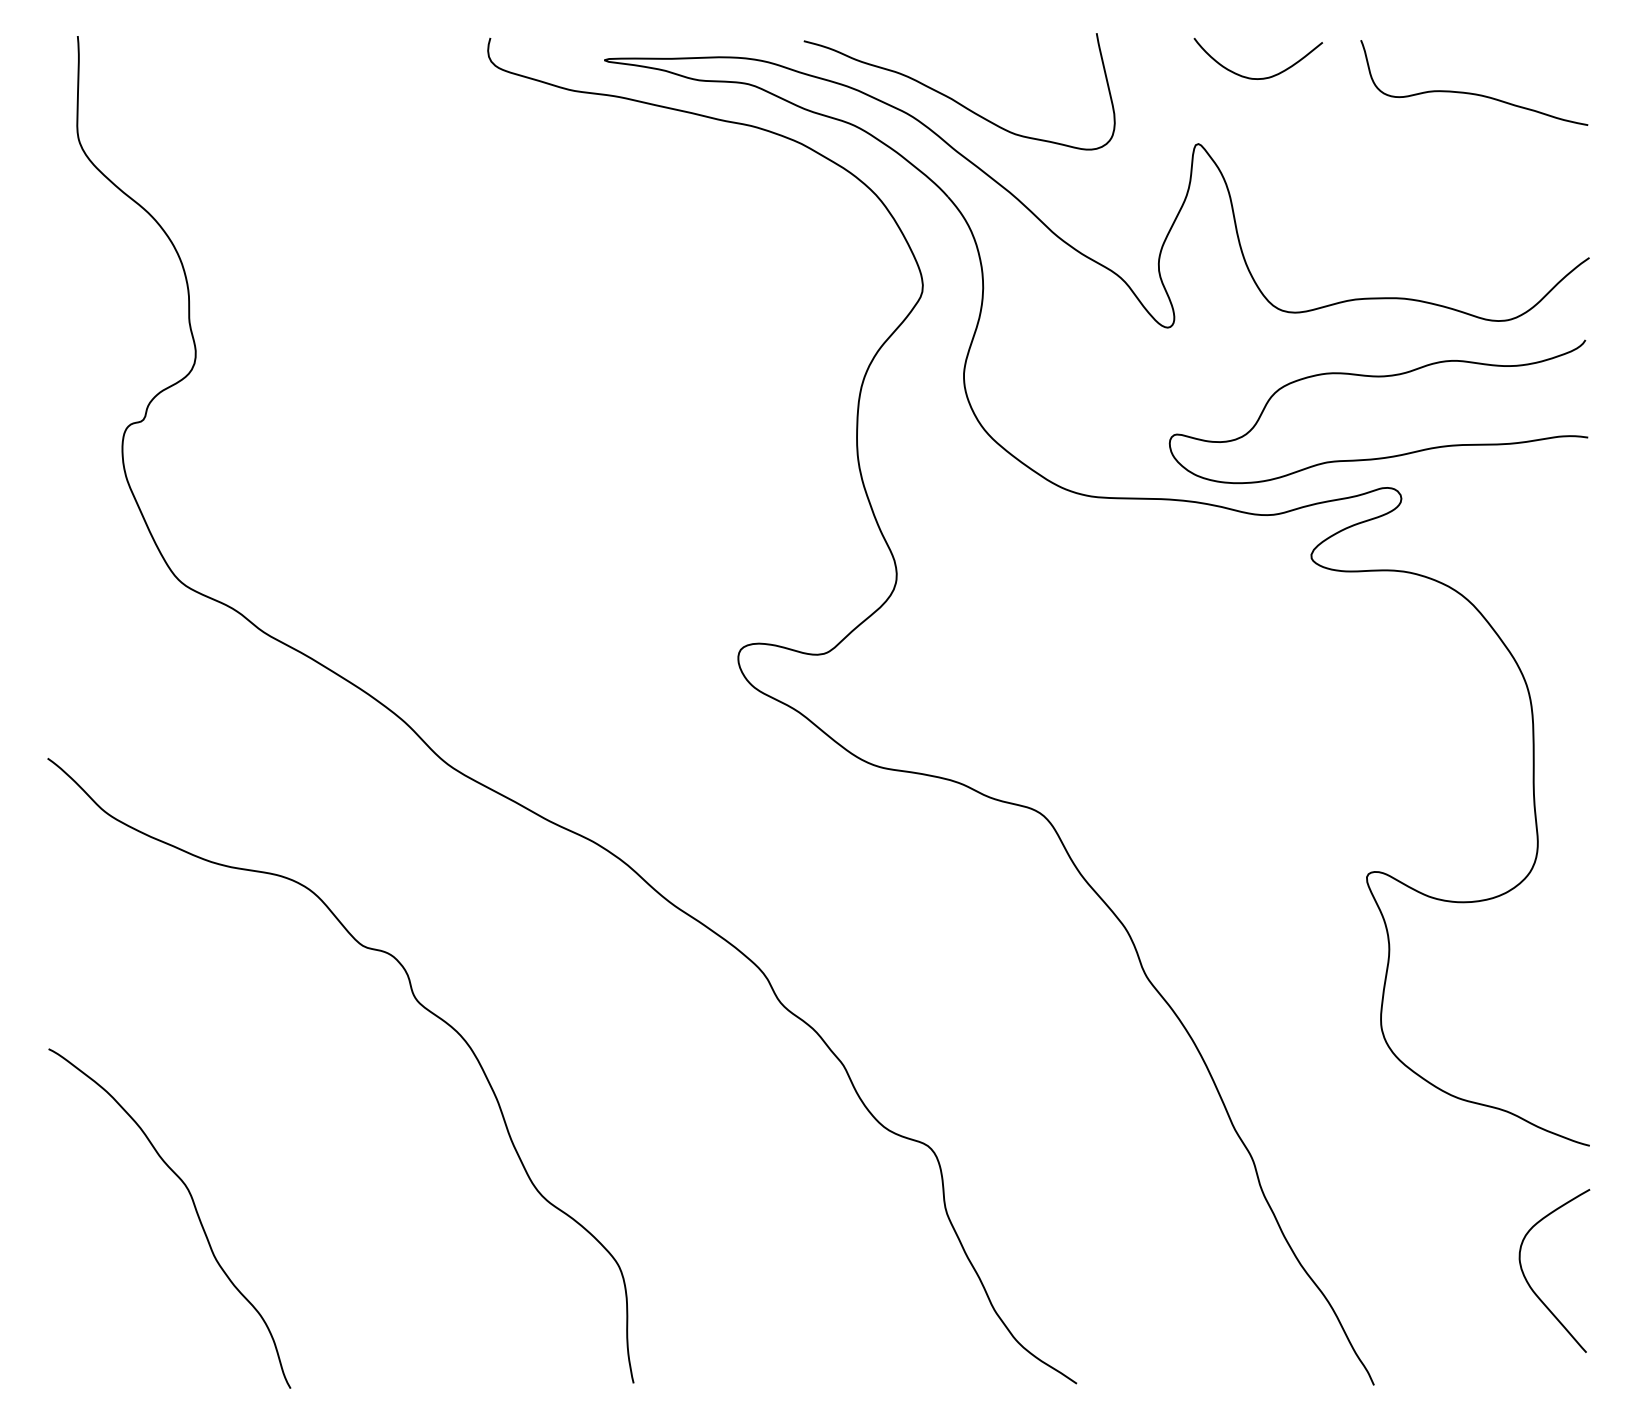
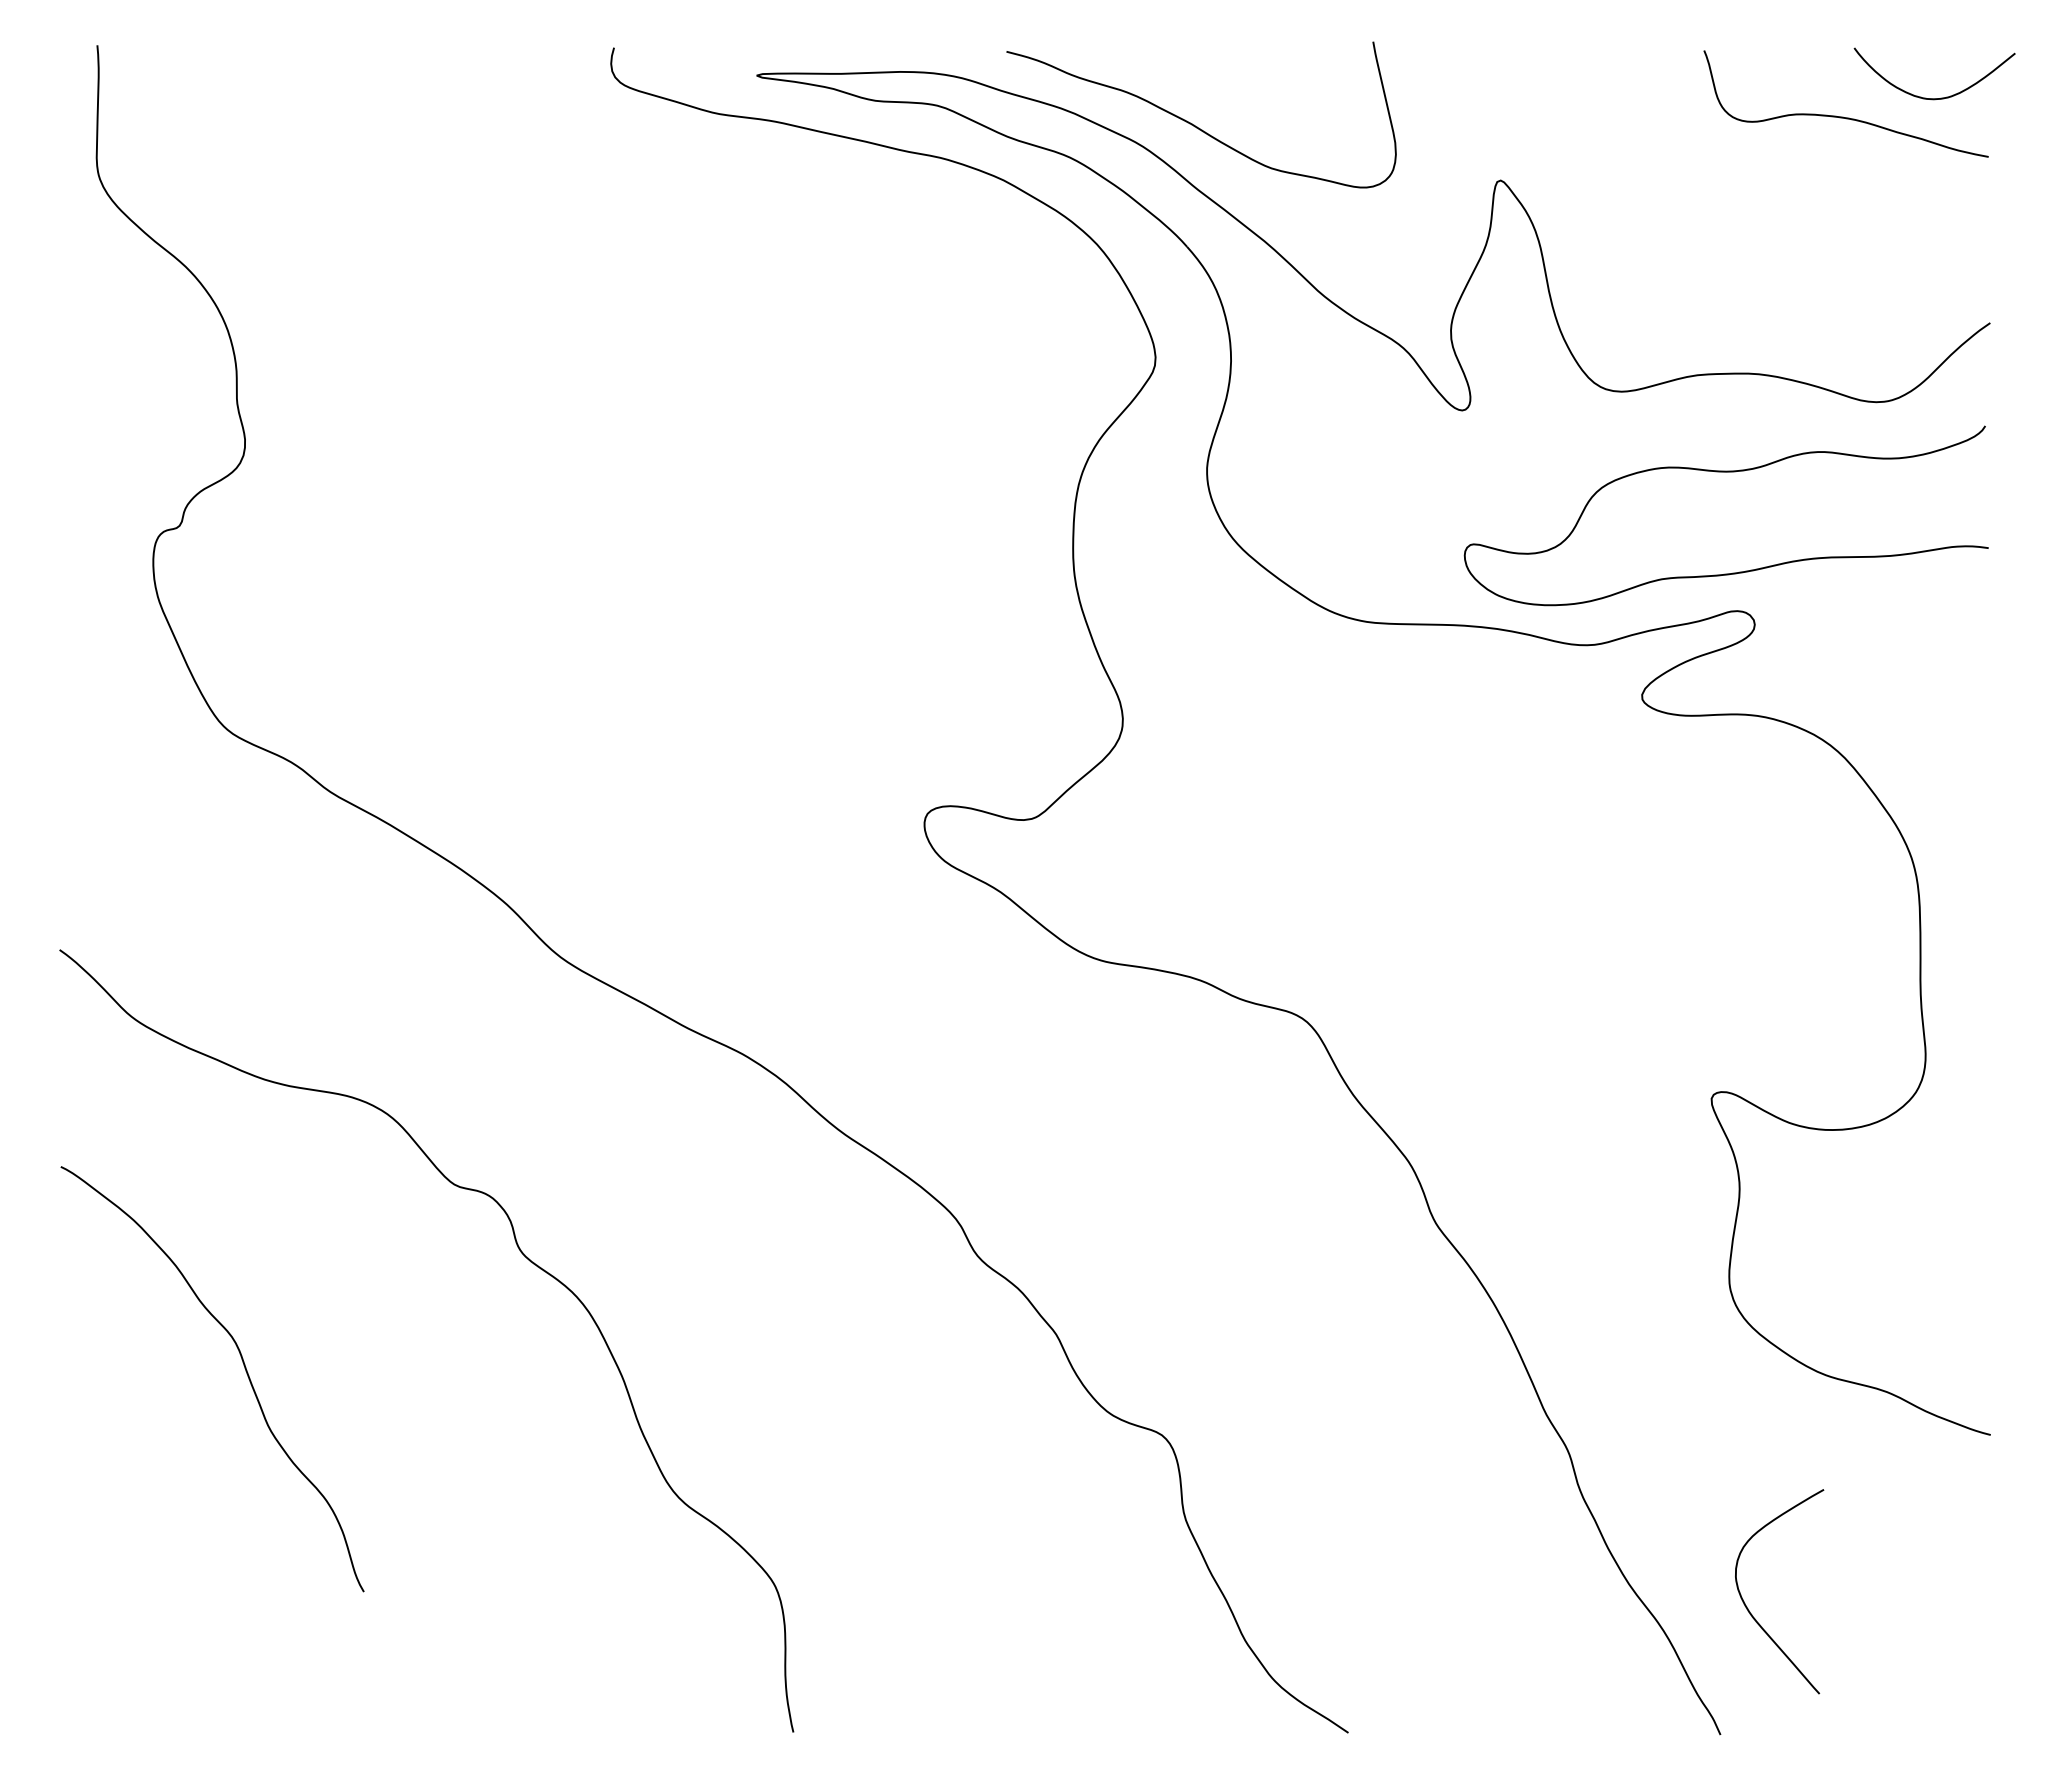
curve: (1263, 77) -> (1941, 97), moved
curve: (195, 1210) -> (244, 1368), moved
curve: (1531, 1286) -> (1750, 1611), moved

